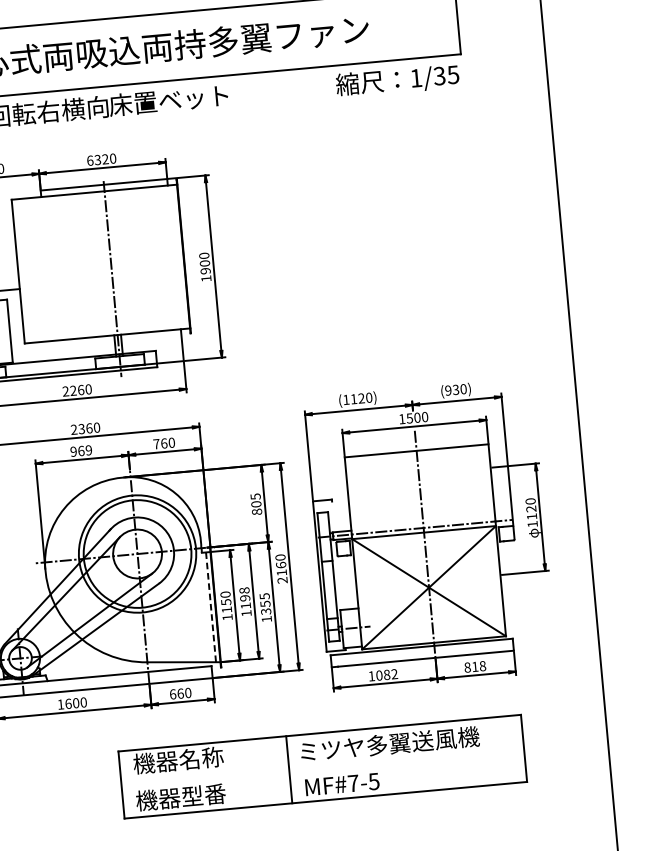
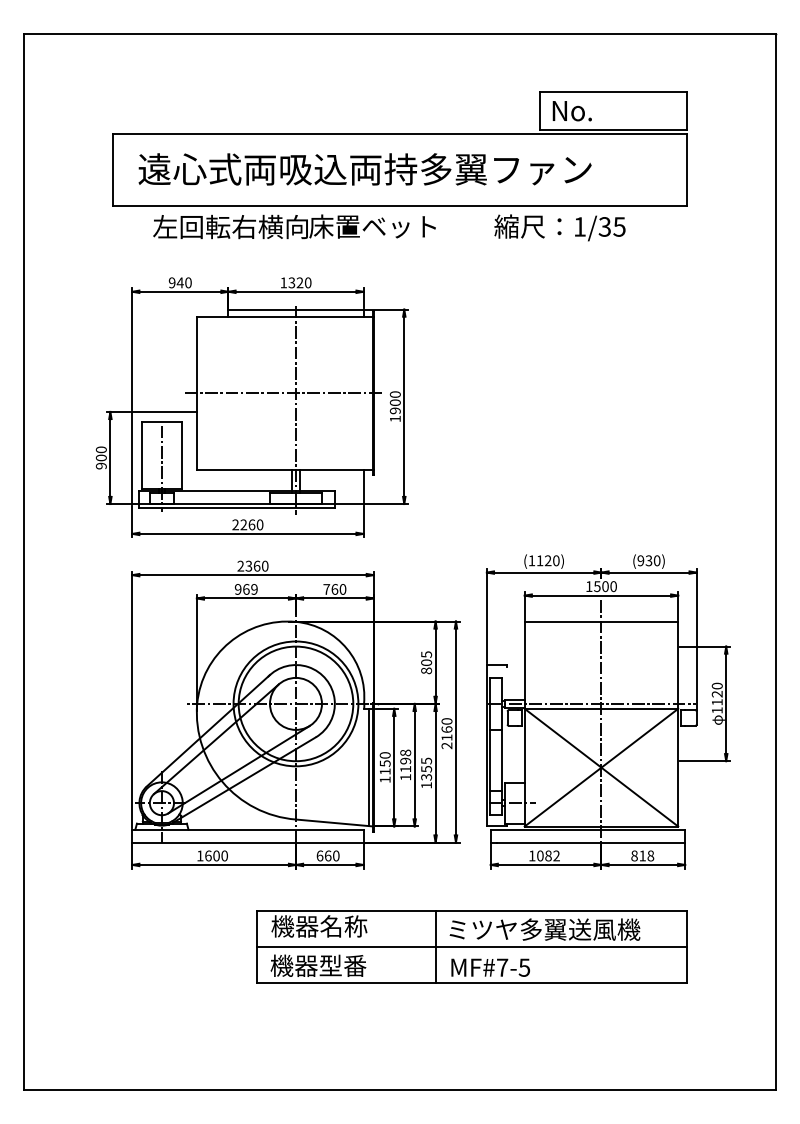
text: (397, 80) -> (559, 227), moved
text: (89, 160) -> (283, 282), 6320 -> 1320
line: (98, 264) -> (282, 393), added
line: (210, 607) -> (368, 767), dashed -> solid
line: (322, 767) -> (471, 947), added

